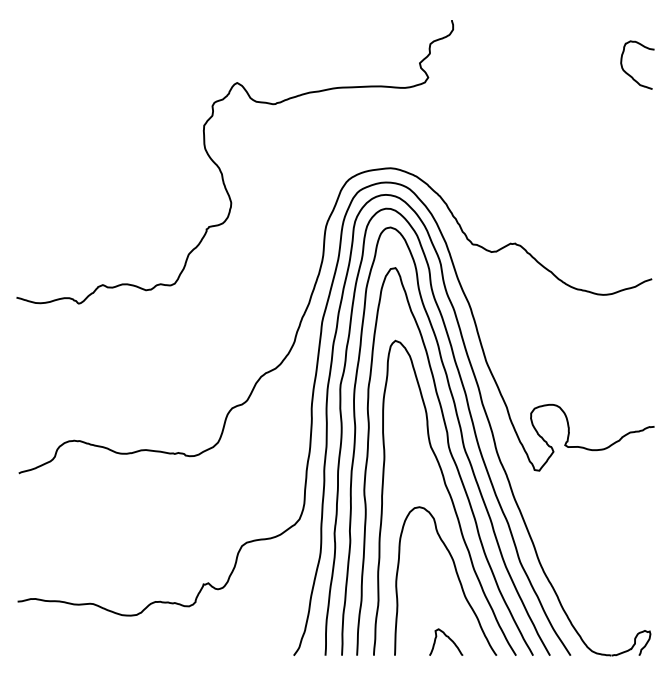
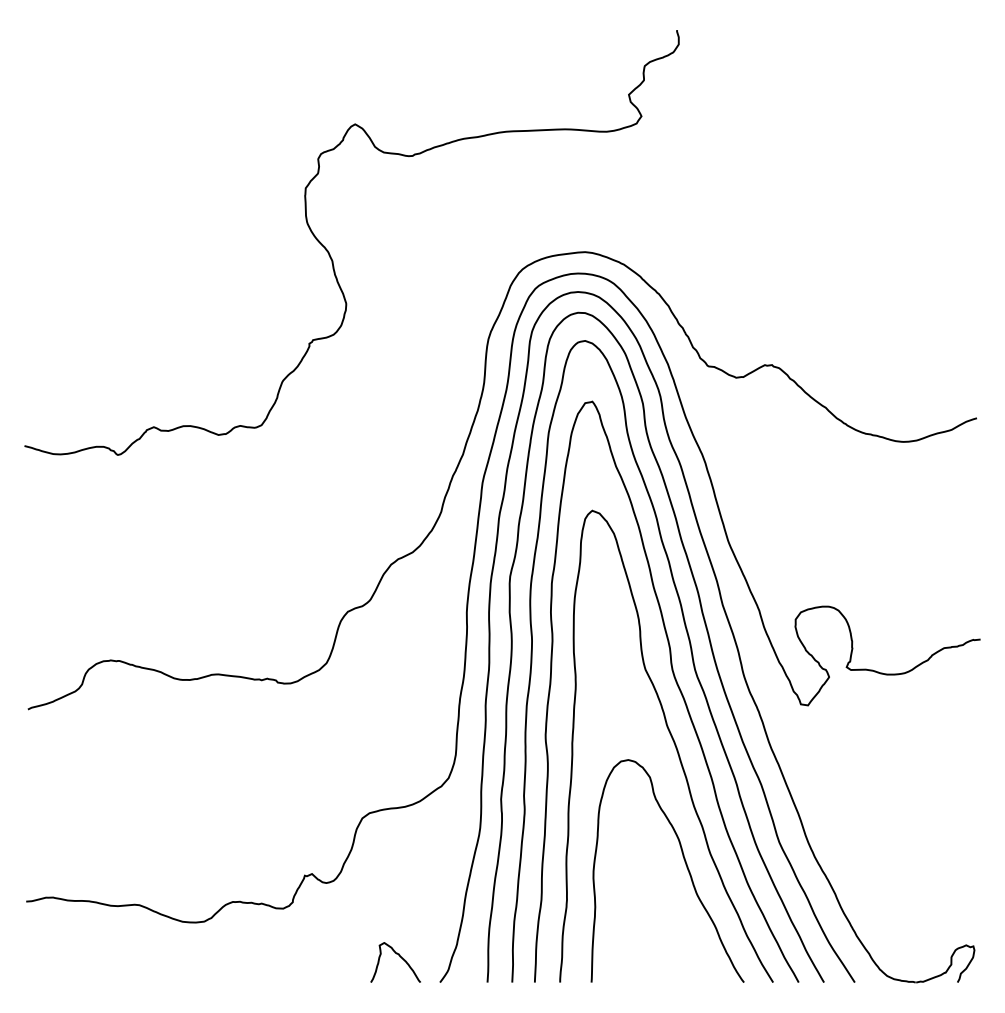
curve: (631, 75) -> (946, 113), removed
curve: (448, 638) -> (399, 956), moved

